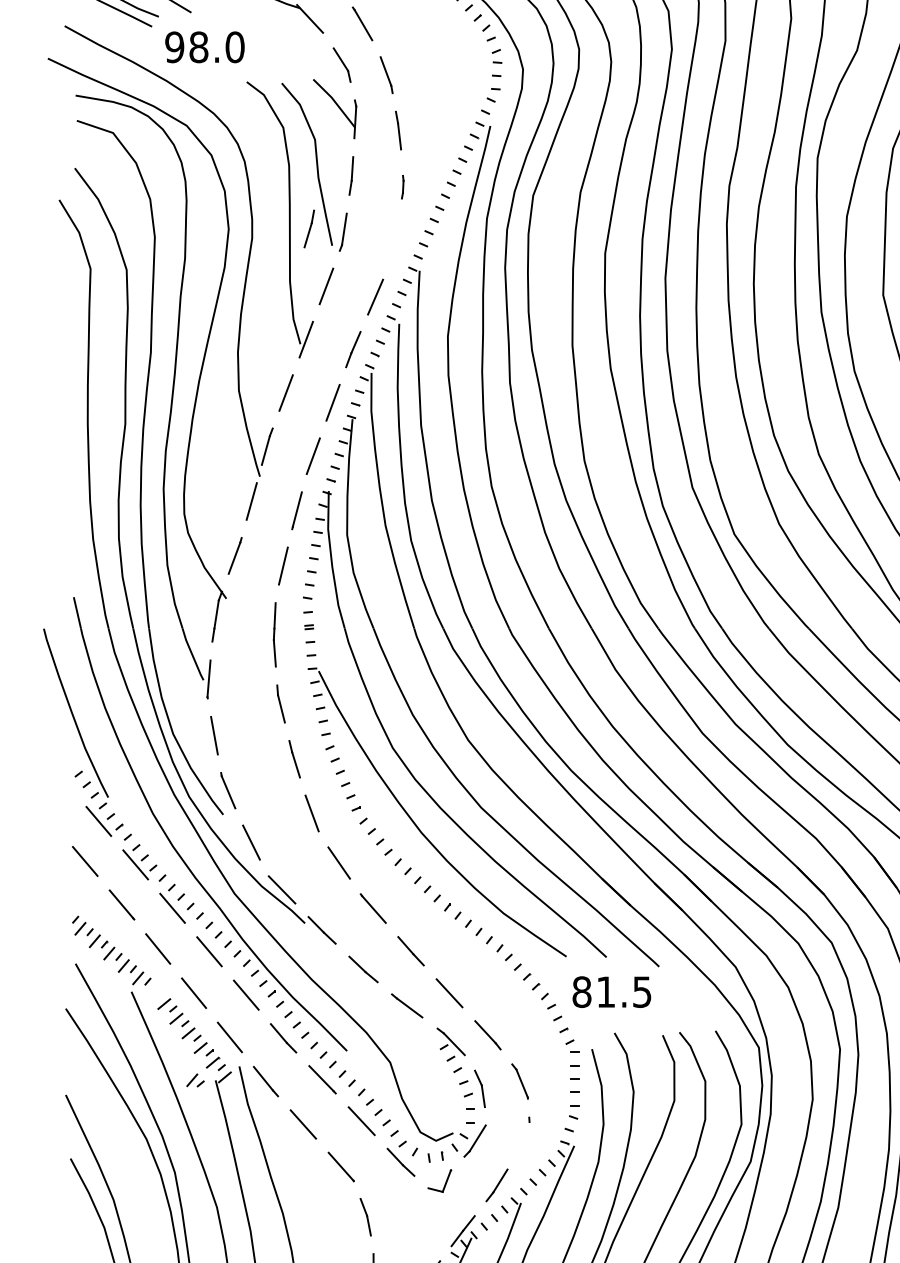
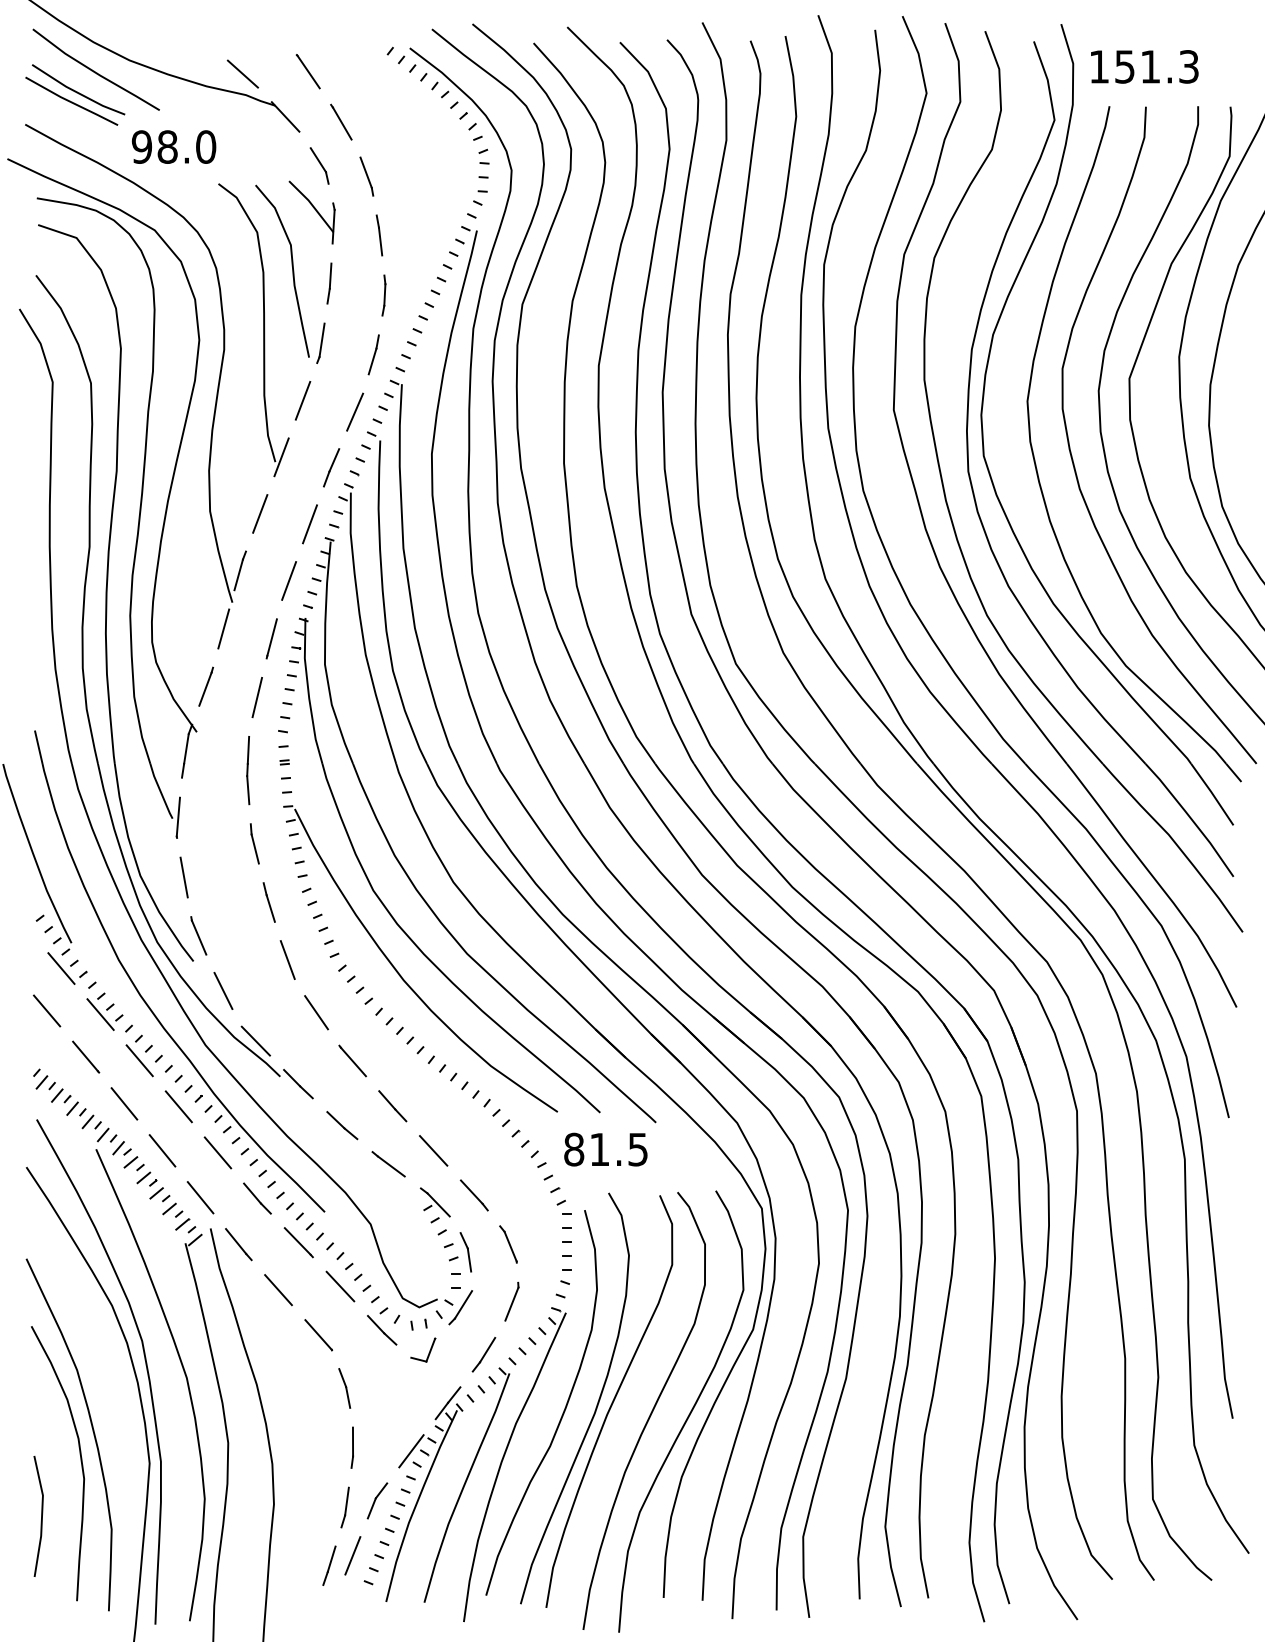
part: (402, 187) -> (383, 295), size x1.67
part: (309, 228) -> (373, 354), moved
part: (194, 1080) -> (121, 1148), moved
line: (522, 1137) -> (511, 1303), added

